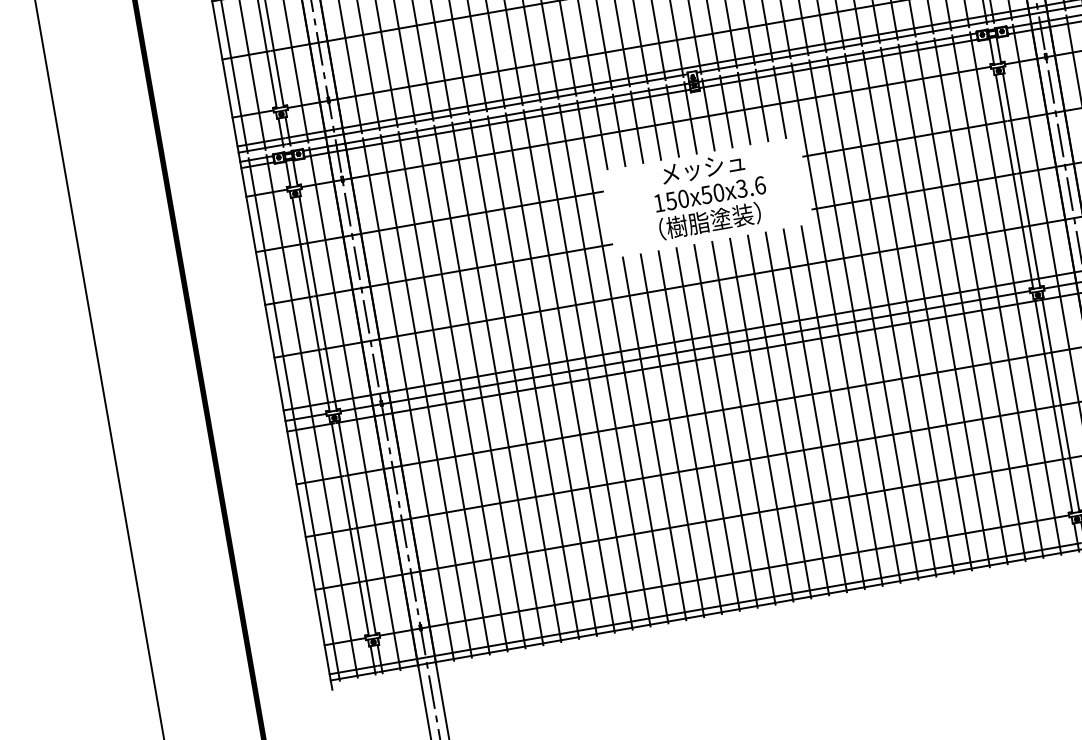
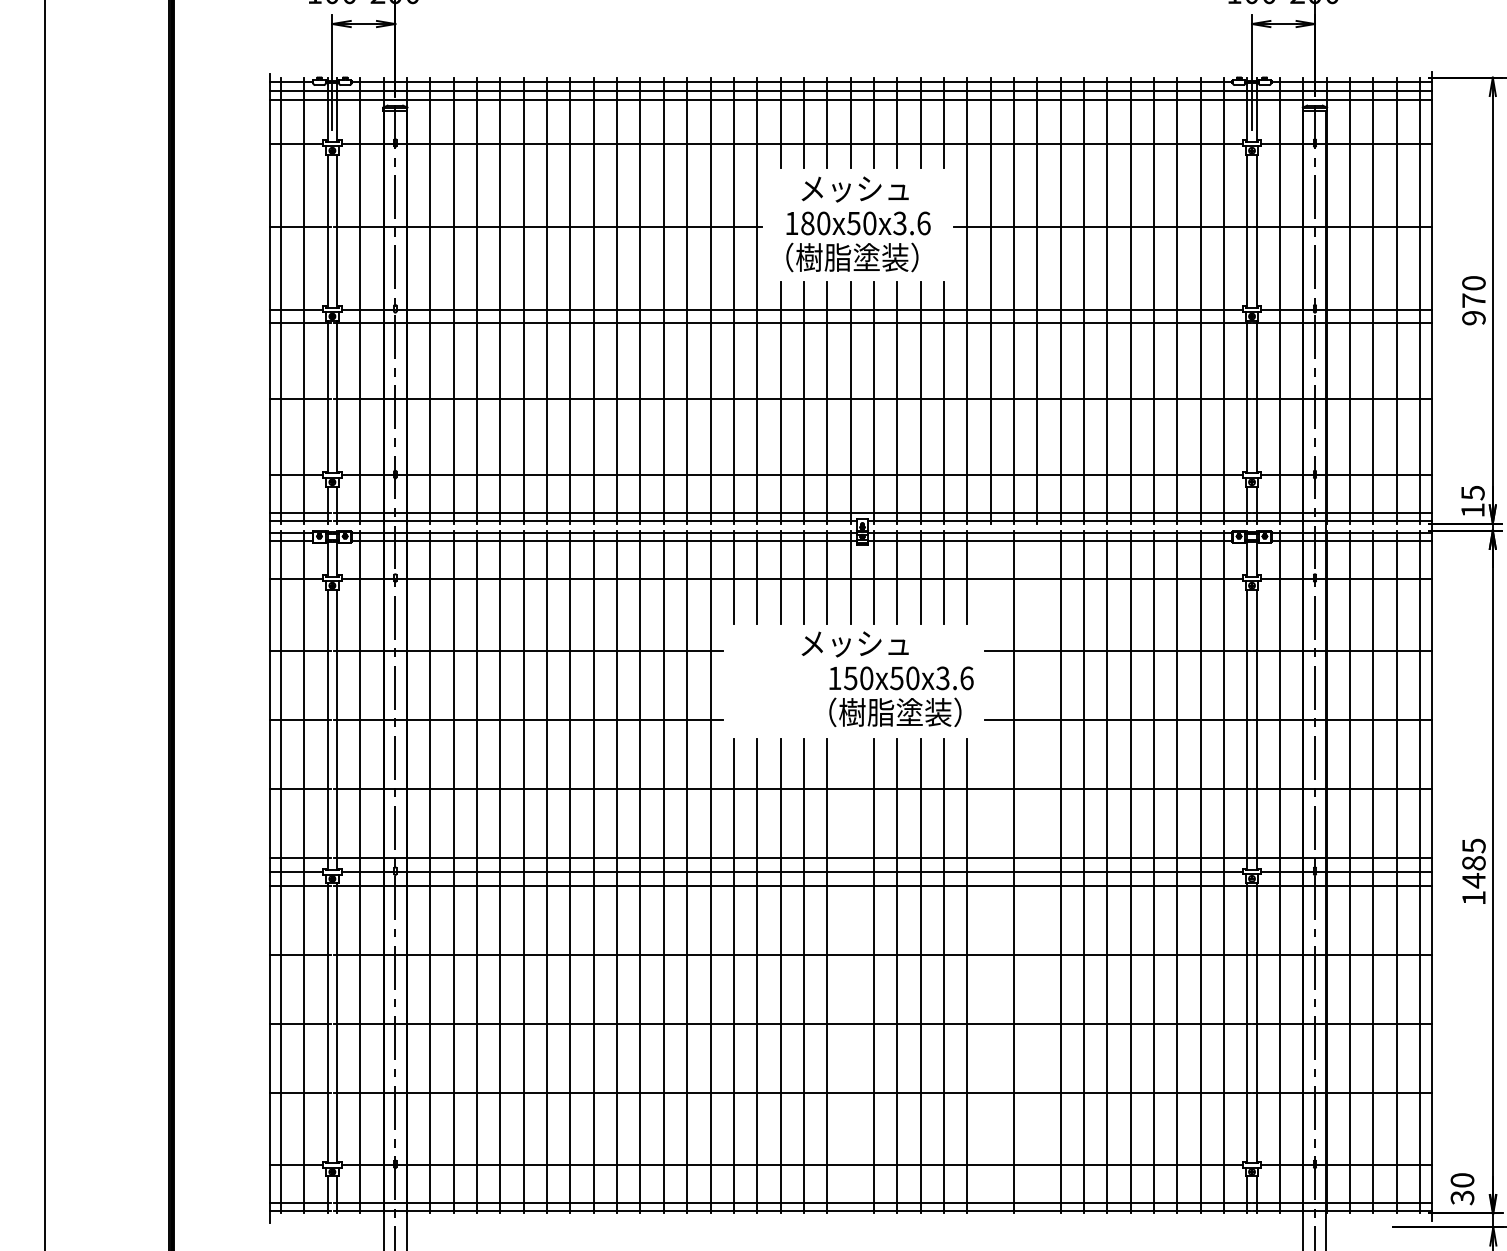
text: (712, 208) -> (901, 696), moved
line: (872, 318) -> (1037, 871), removed
line: (836, 324) -> (990, 871), removed
line: (743, 423) -> (850, 976), removed

